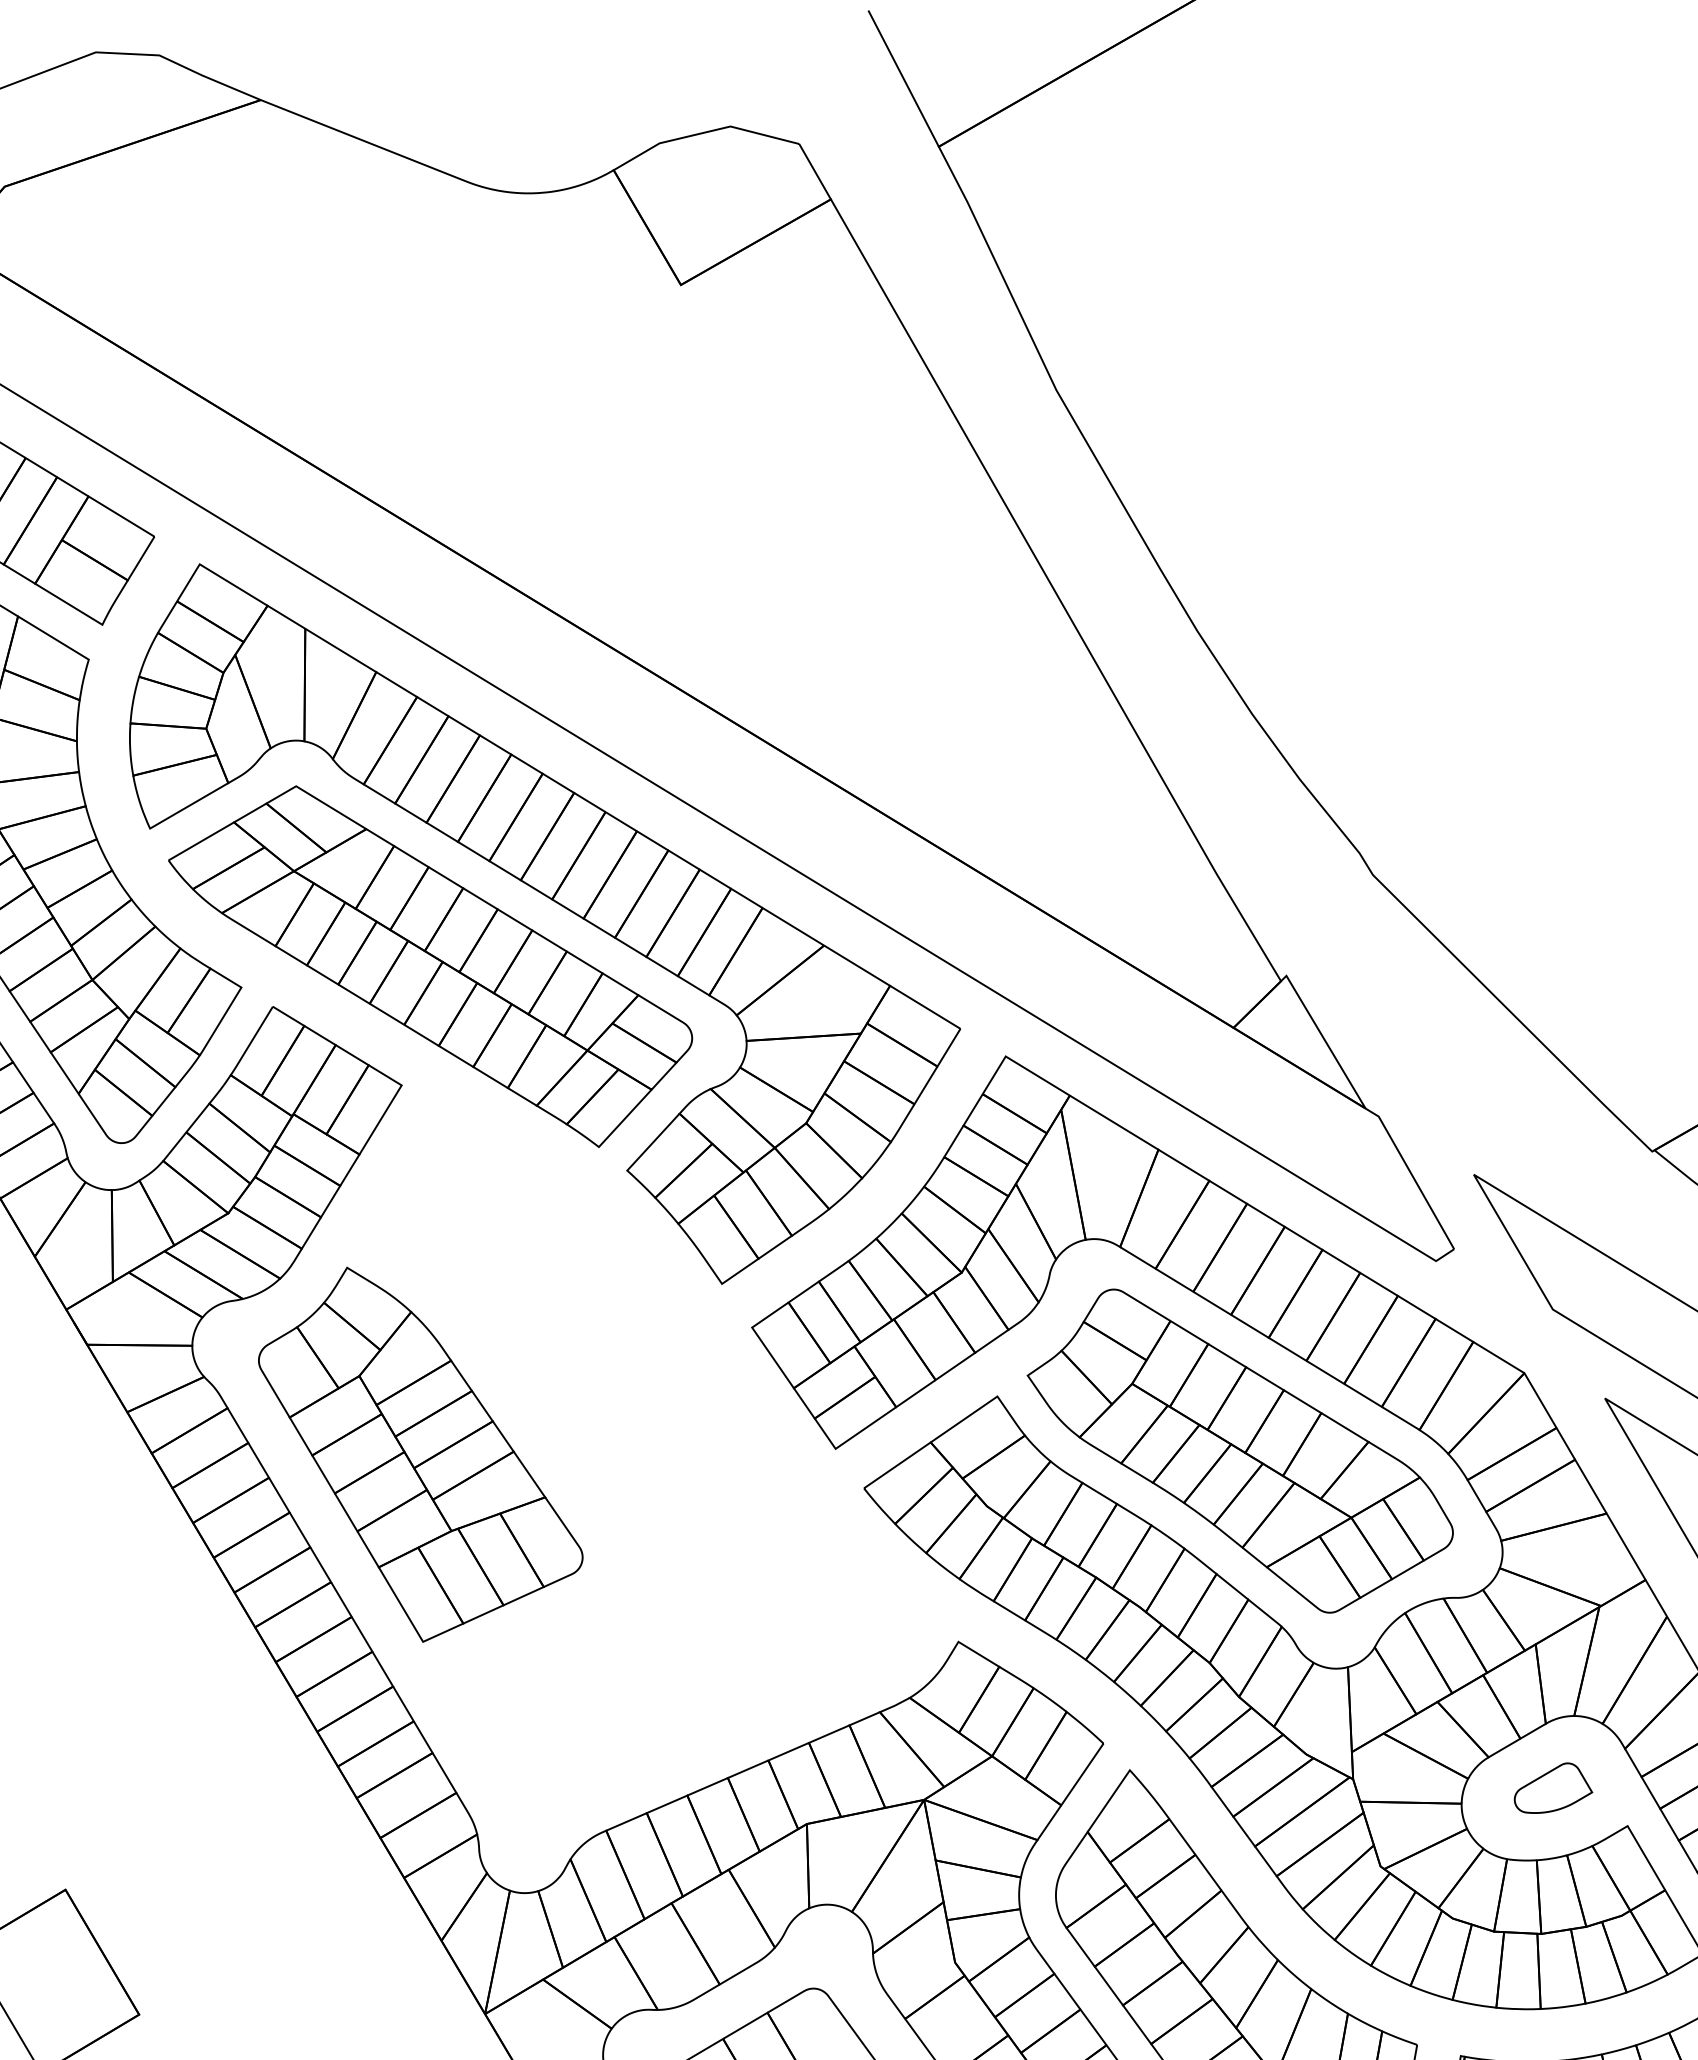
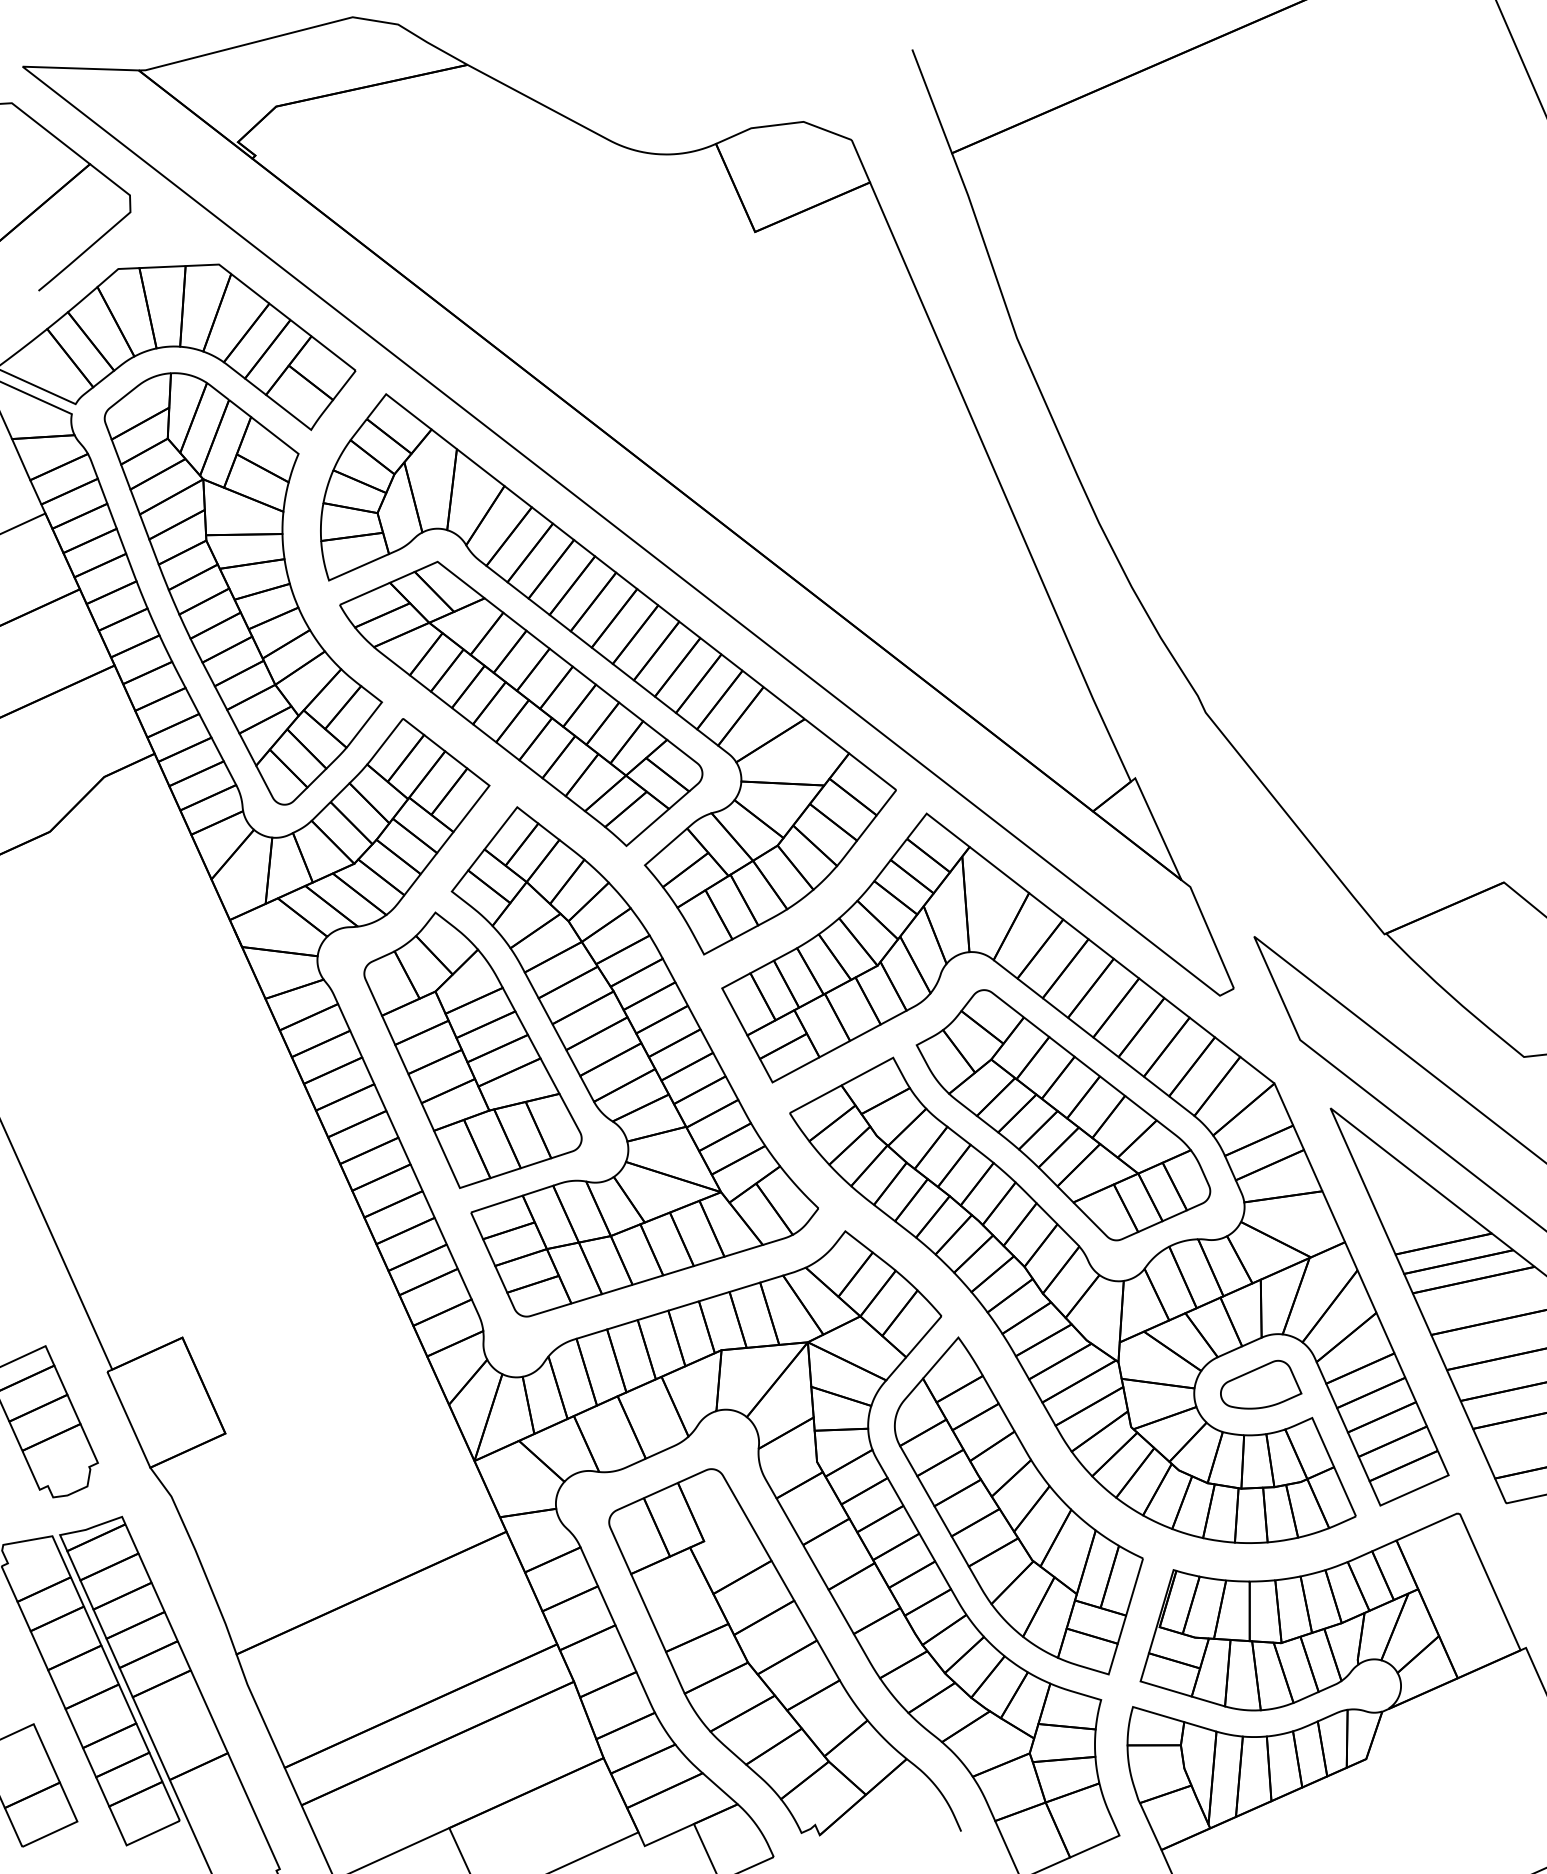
part: (643, 1441) -> (634, 1061), added
part: (1552, 1787) -> (1261, 1384), size x1.43

